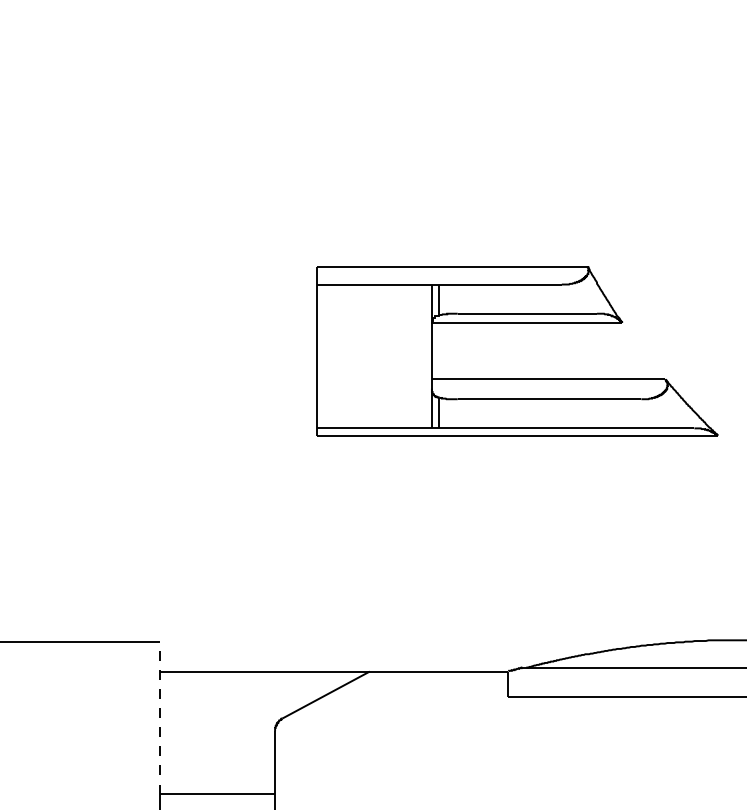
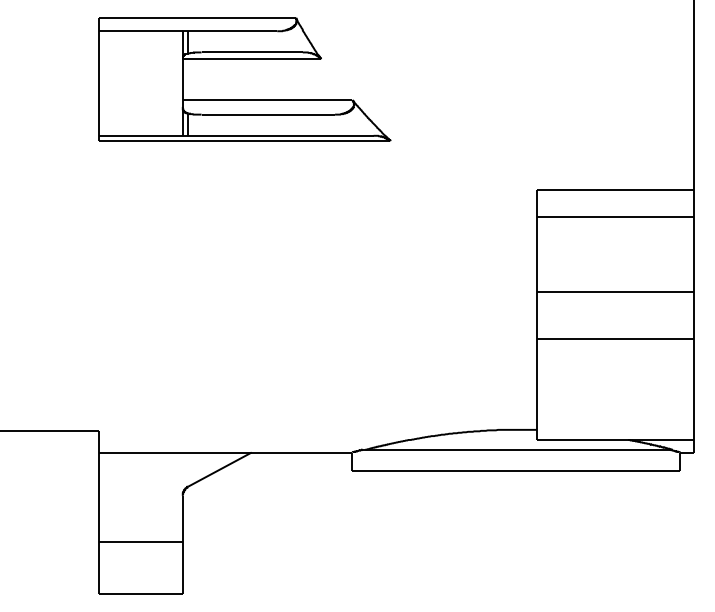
part: (516, 323) -> (244, 59), moved
line: (160, 718) -> (99, 486), dashed -> solid

